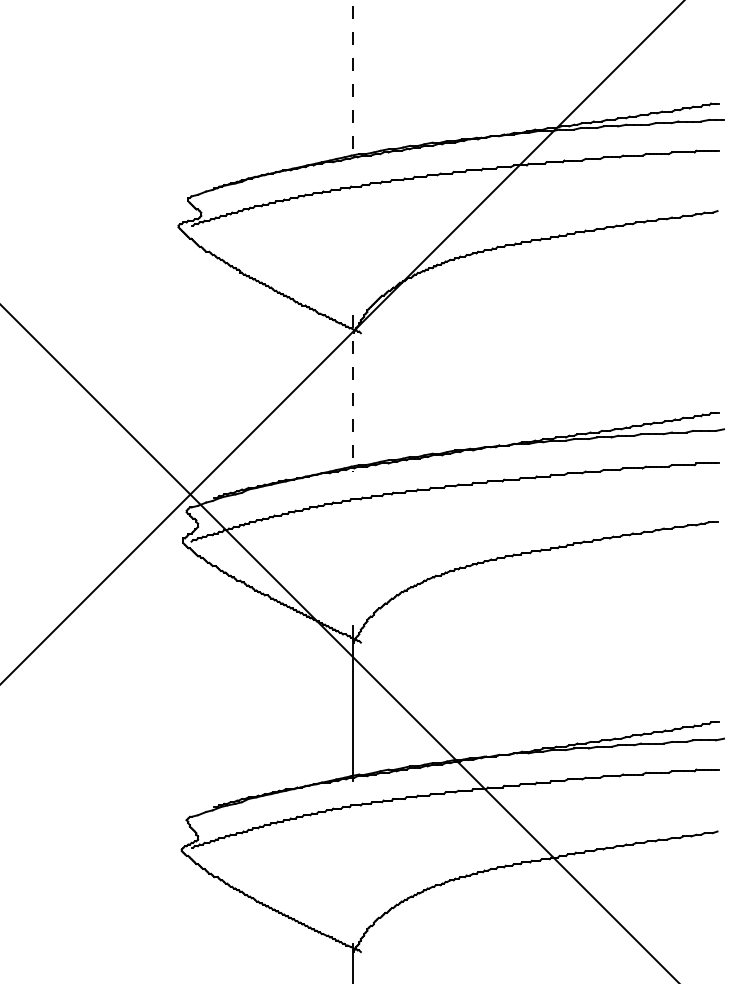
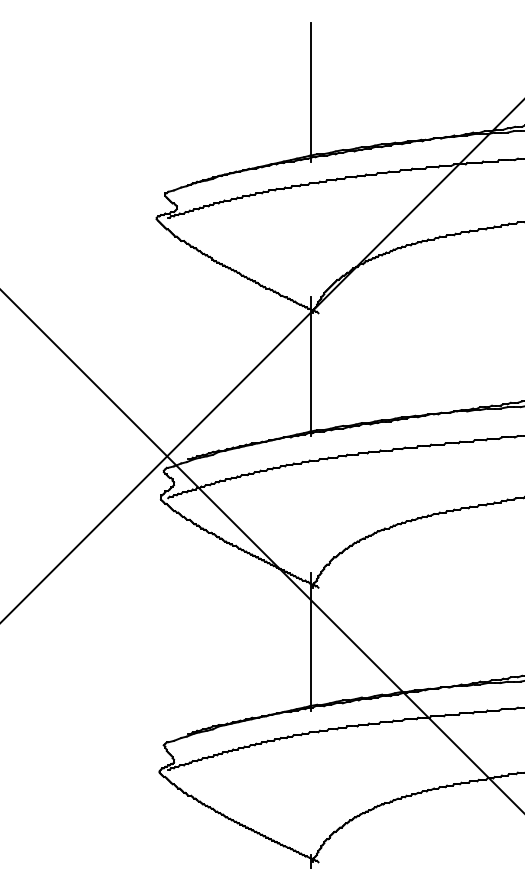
line: (352, 84) -> (311, 92), dashed -> solid
line: (352, 393) -> (311, 366), dashed -> solid

